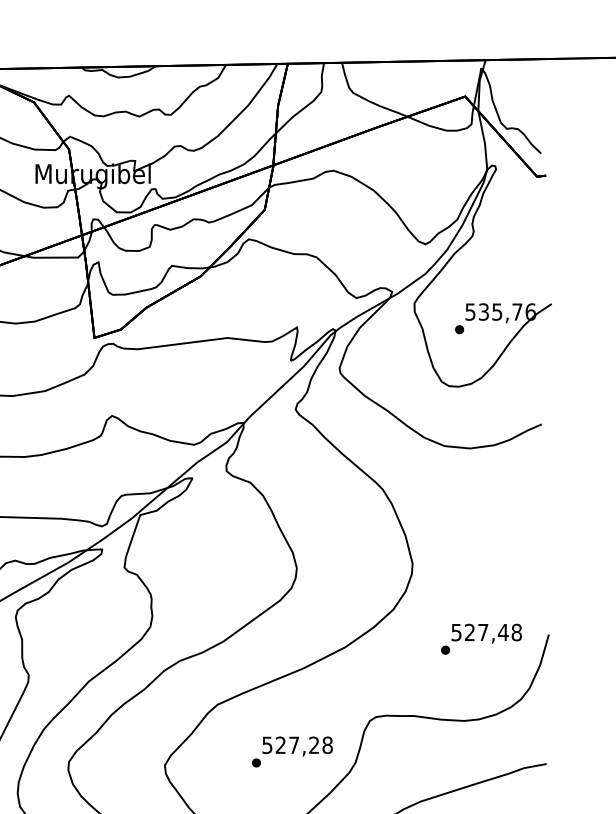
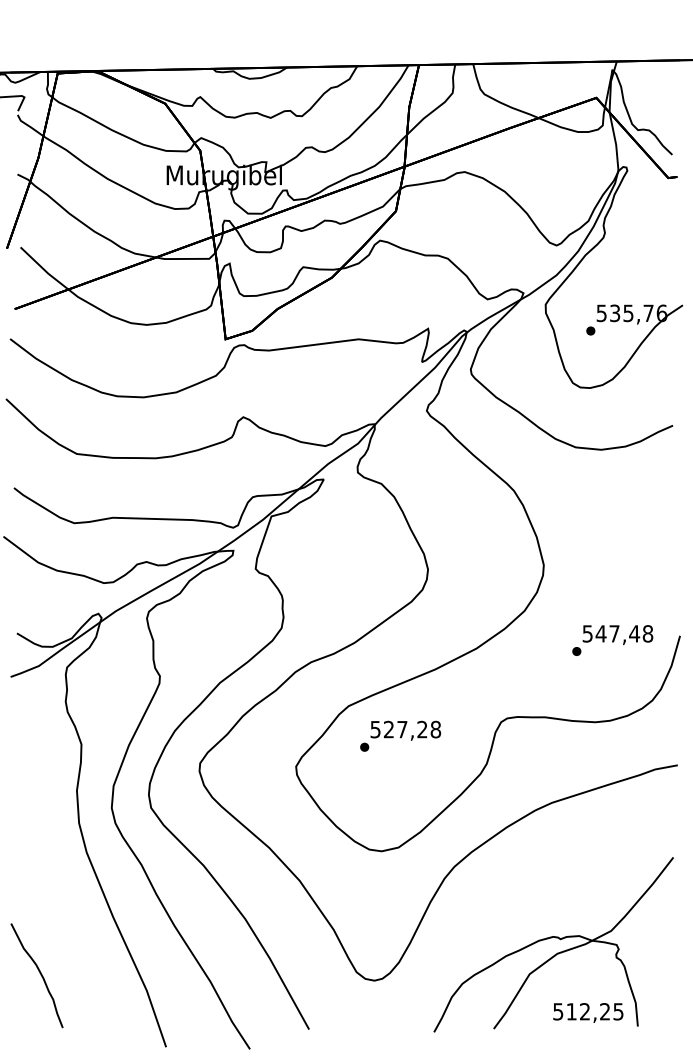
text: (469, 632) -> (600, 633), 527,48 -> 547,48
text: (292, 751) -> (400, 735), moved

